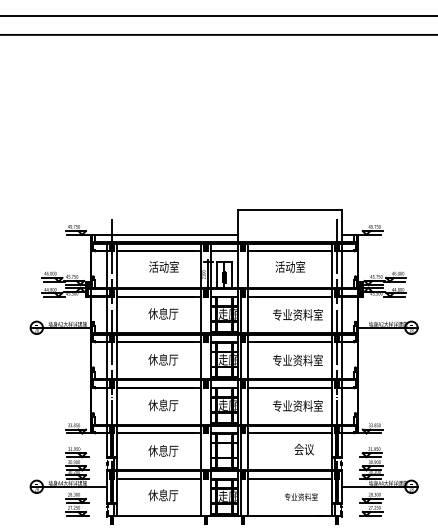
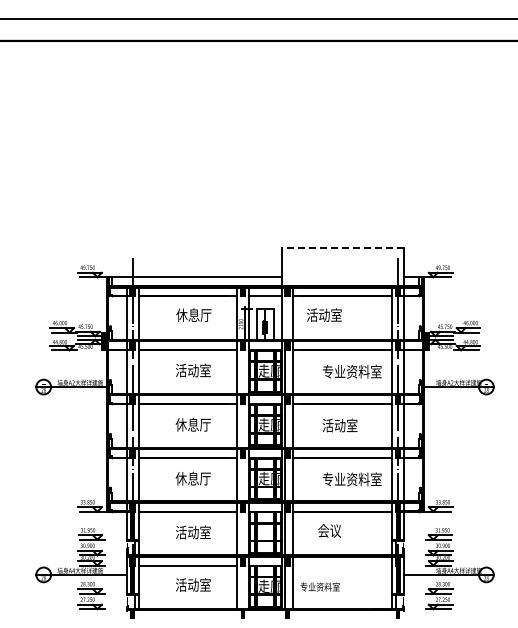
line: (289, 209) -> (342, 247), solid -> dashed
text: (290, 266) -> (324, 314), moved
text: (163, 267) -> (193, 315), 活动室 -> 休息厅
text: (162, 313) -> (192, 370), 休息厅 -> 活动室
text: (298, 360) -> (352, 425), 专业资料室 -> 活动室
text: (304, 449) -> (329, 530), moved
text: (162, 450) -> (192, 532), 休息厅 -> 活动室
line: (289, 478) -> (342, 565), removed
text: (162, 494) -> (192, 584), 休息厅 -> 活动室
text: (300, 496) -> (319, 586), moved

